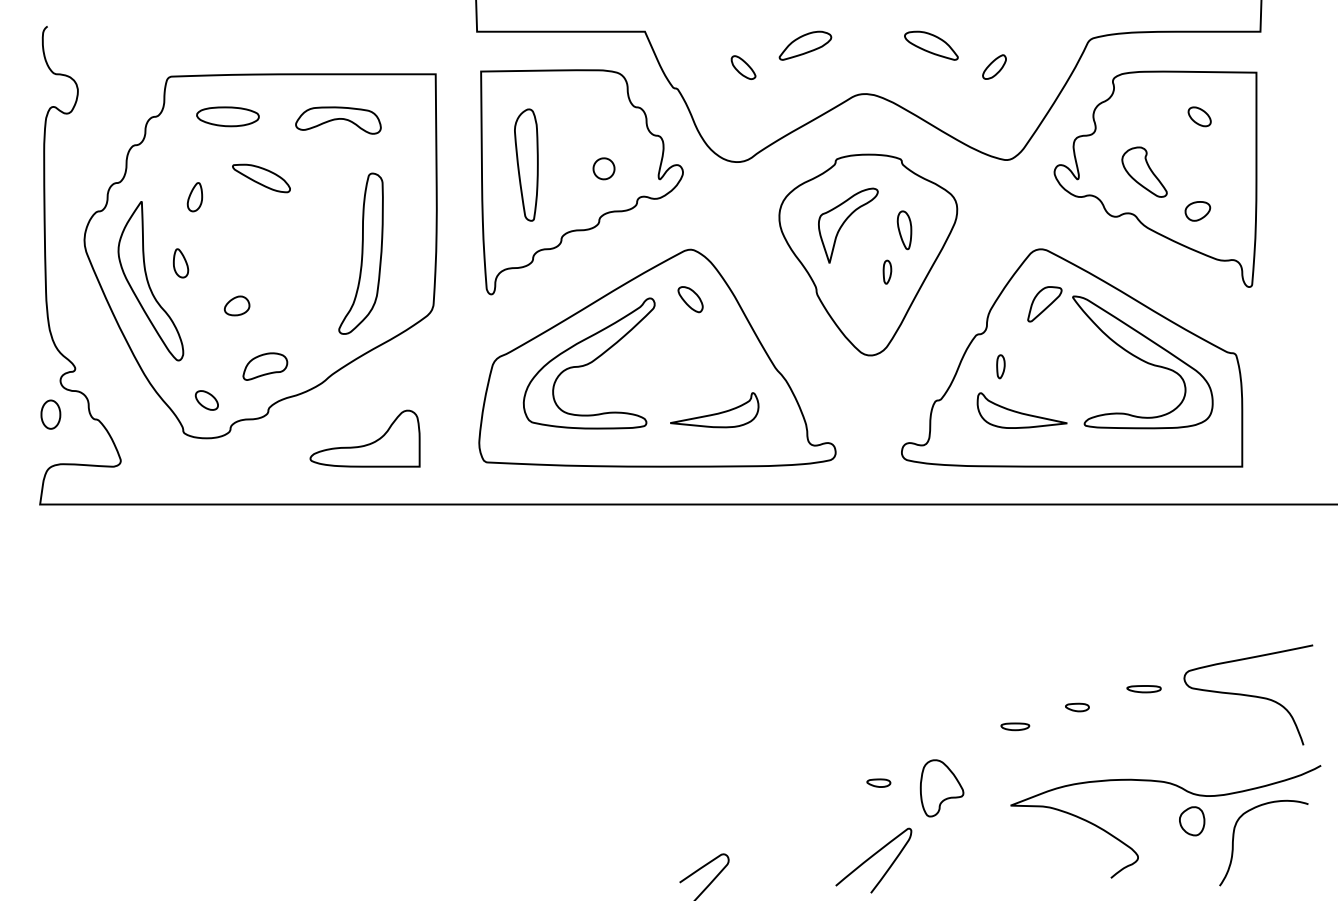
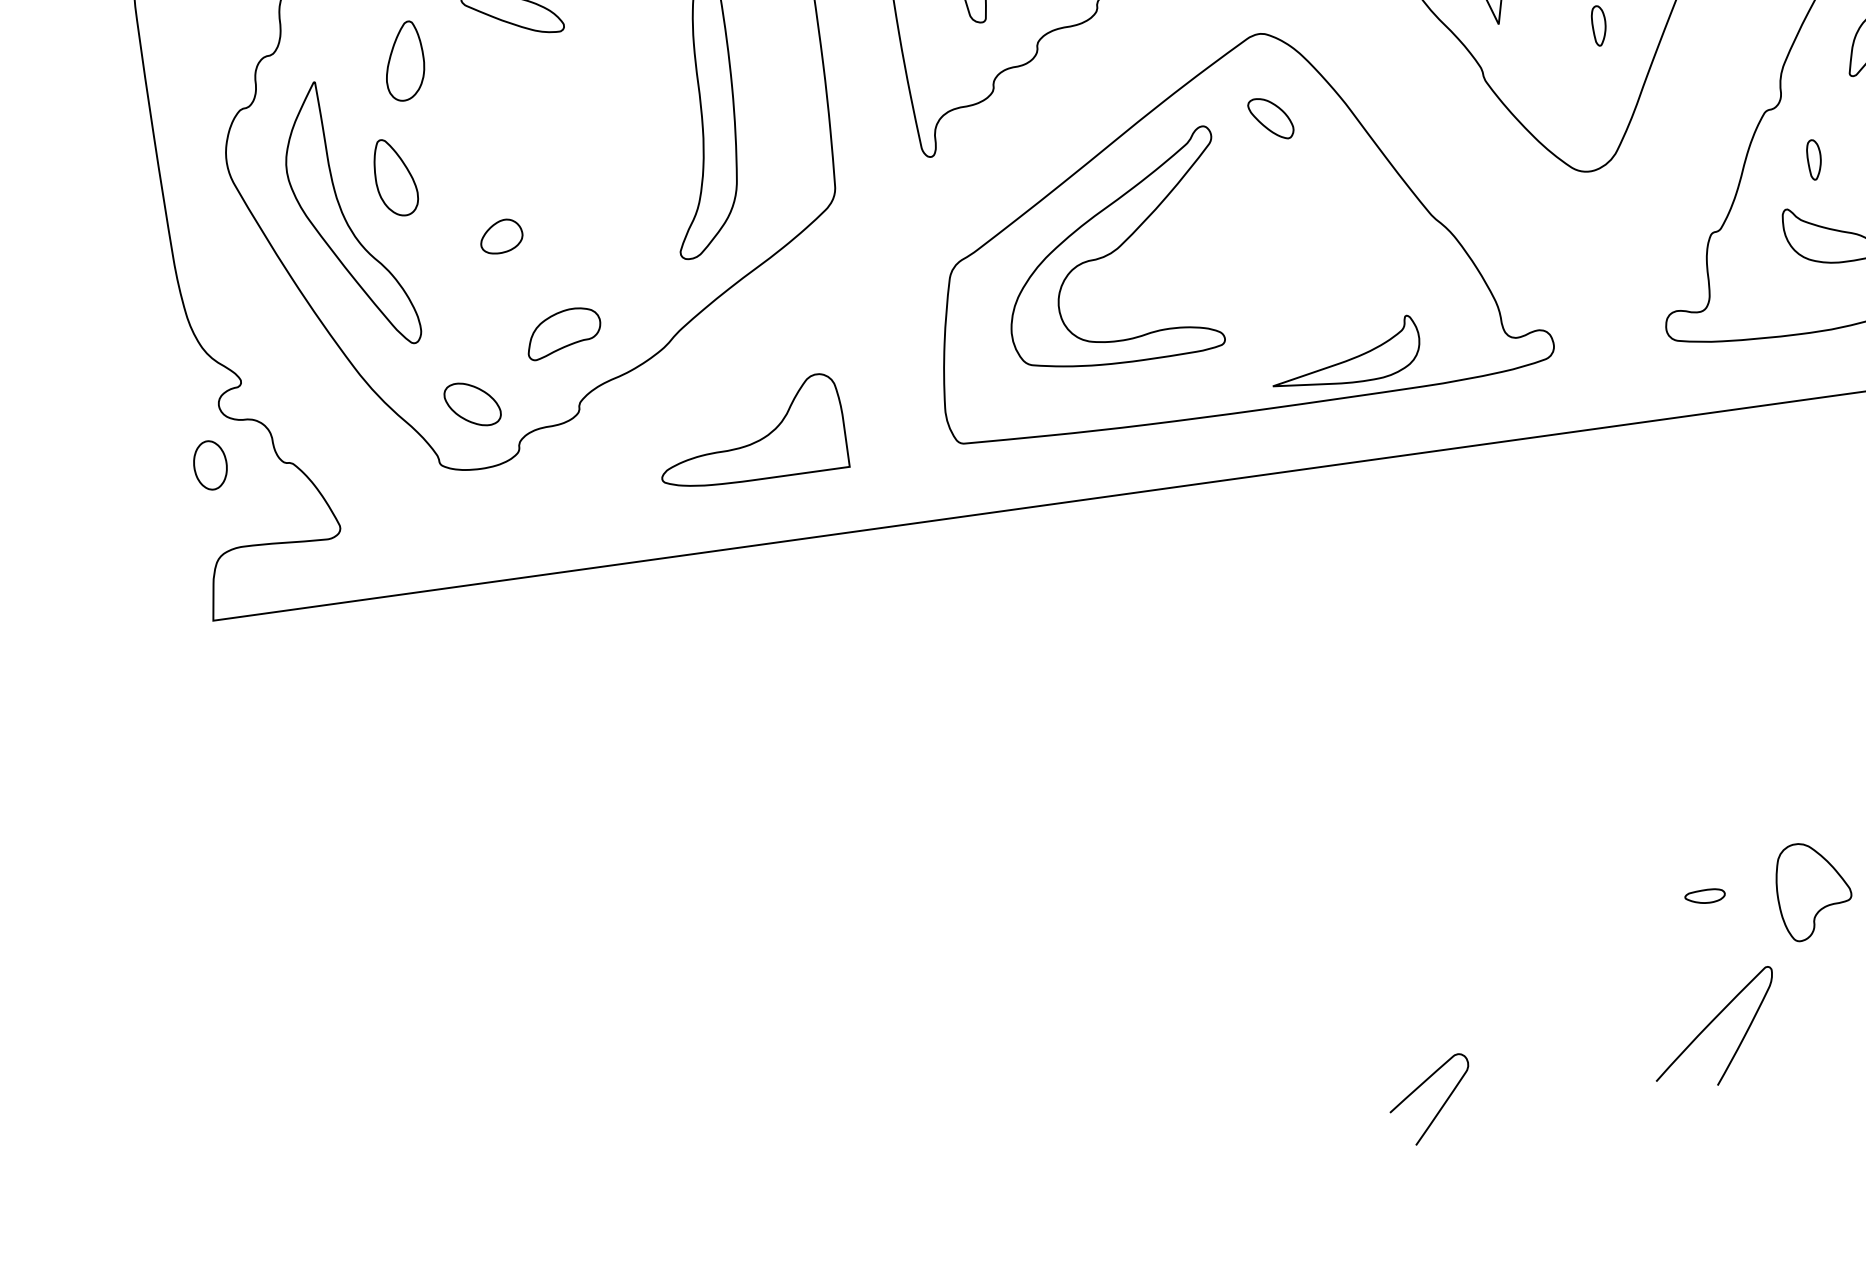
part: (194, 197) -> (403, 62), size x1.6
part: (181, 263) -> (396, 177), size x1.6
part: (206, 400) -> (471, 404), size x1.4
part: (714, 410) -> (1345, 354), moved

